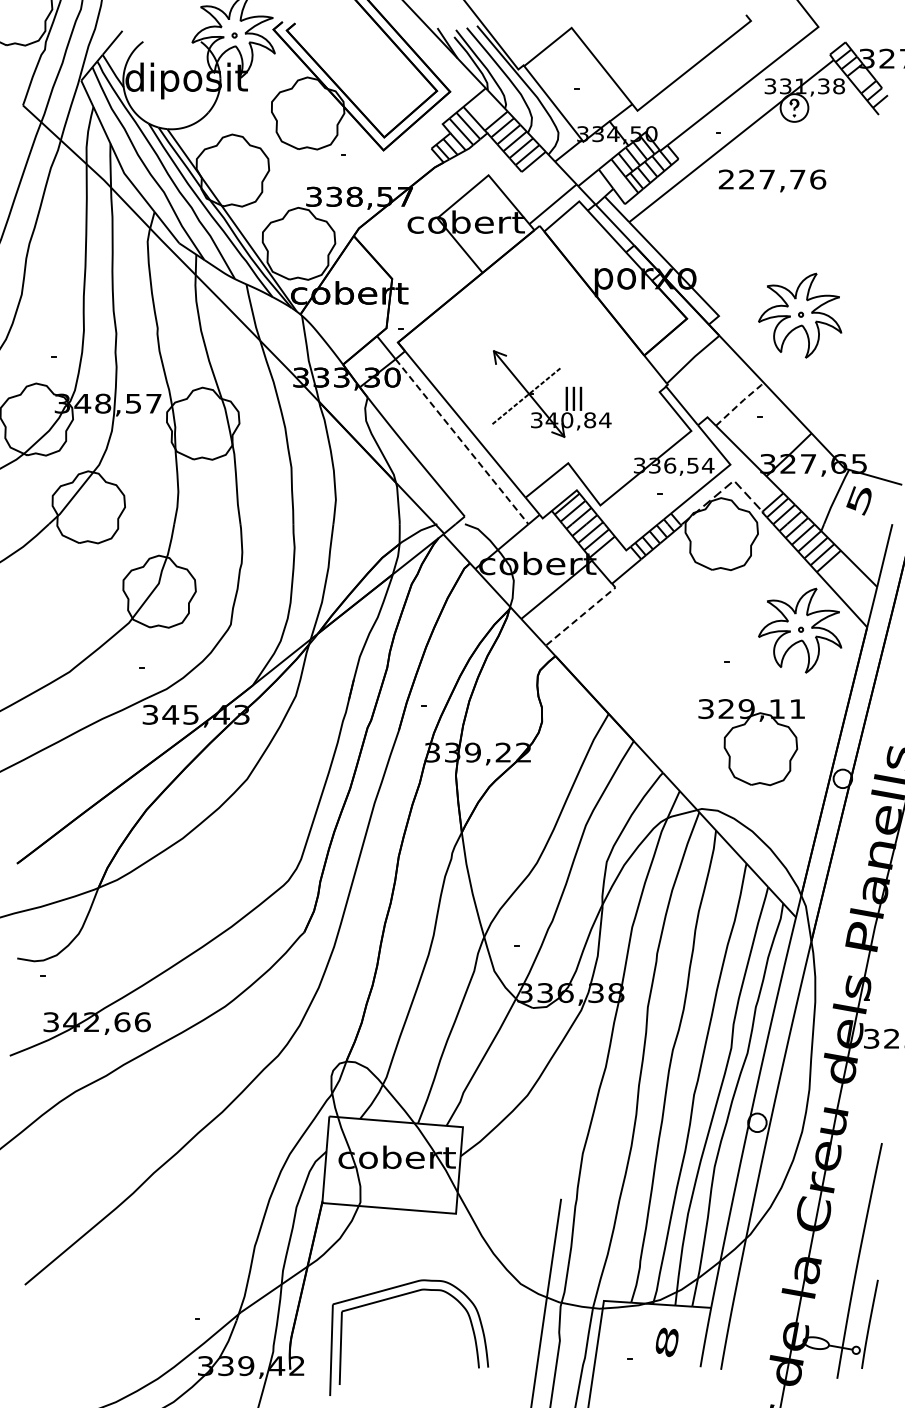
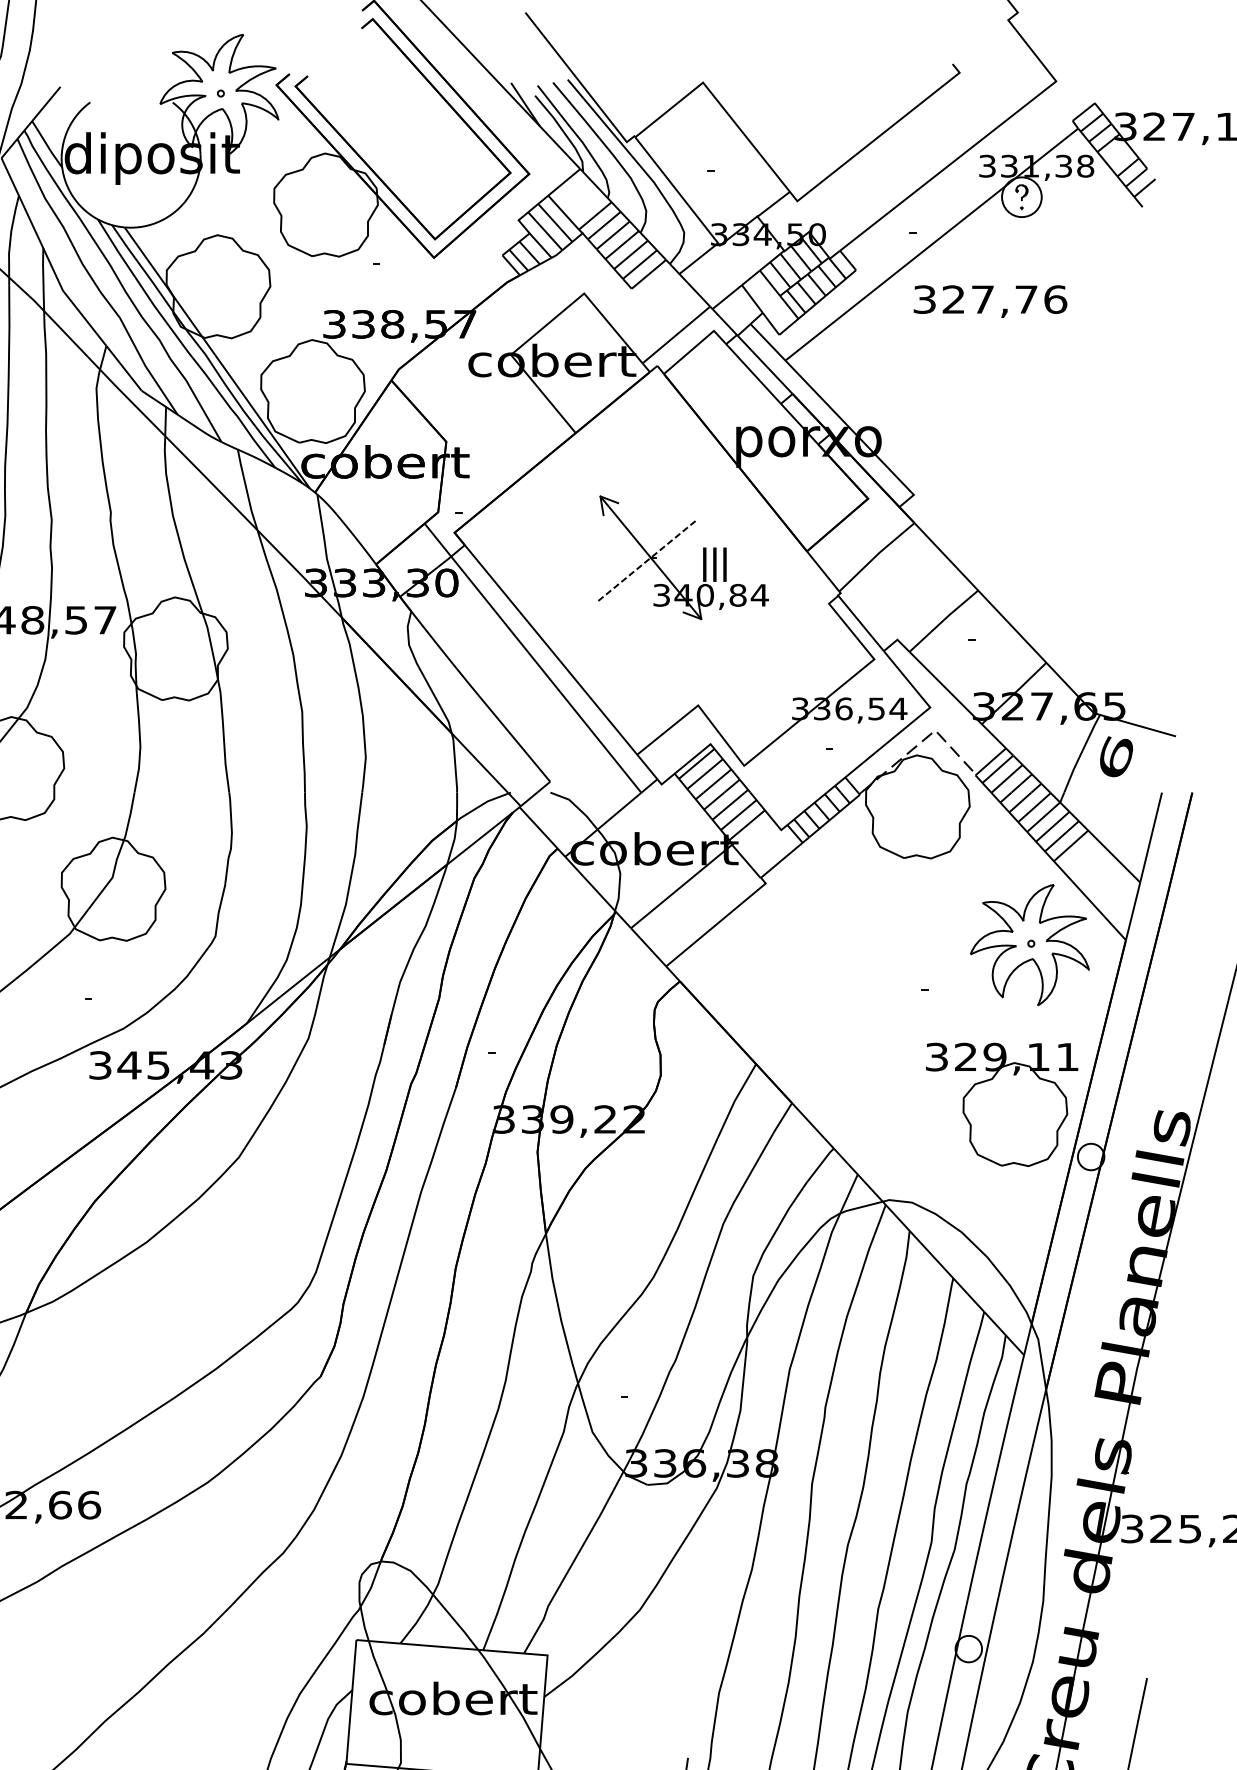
text: (726, 179) -> (924, 299), 227,76 -> 327,76
part: (800, 315) -> (1030, 494), removed
part: (542, 384) -> (669, 544), moved
line: (740, 403) -> (944, 619), dashed -> solid
line: (462, 441) -> (546, 674), dashed -> solid
text: (859, 499) -> (1114, 757), 5 -> 6
line: (583, 614) -> (720, 921), dashed -> solid
part: (751, 742) -> (1001, 1104), moved

